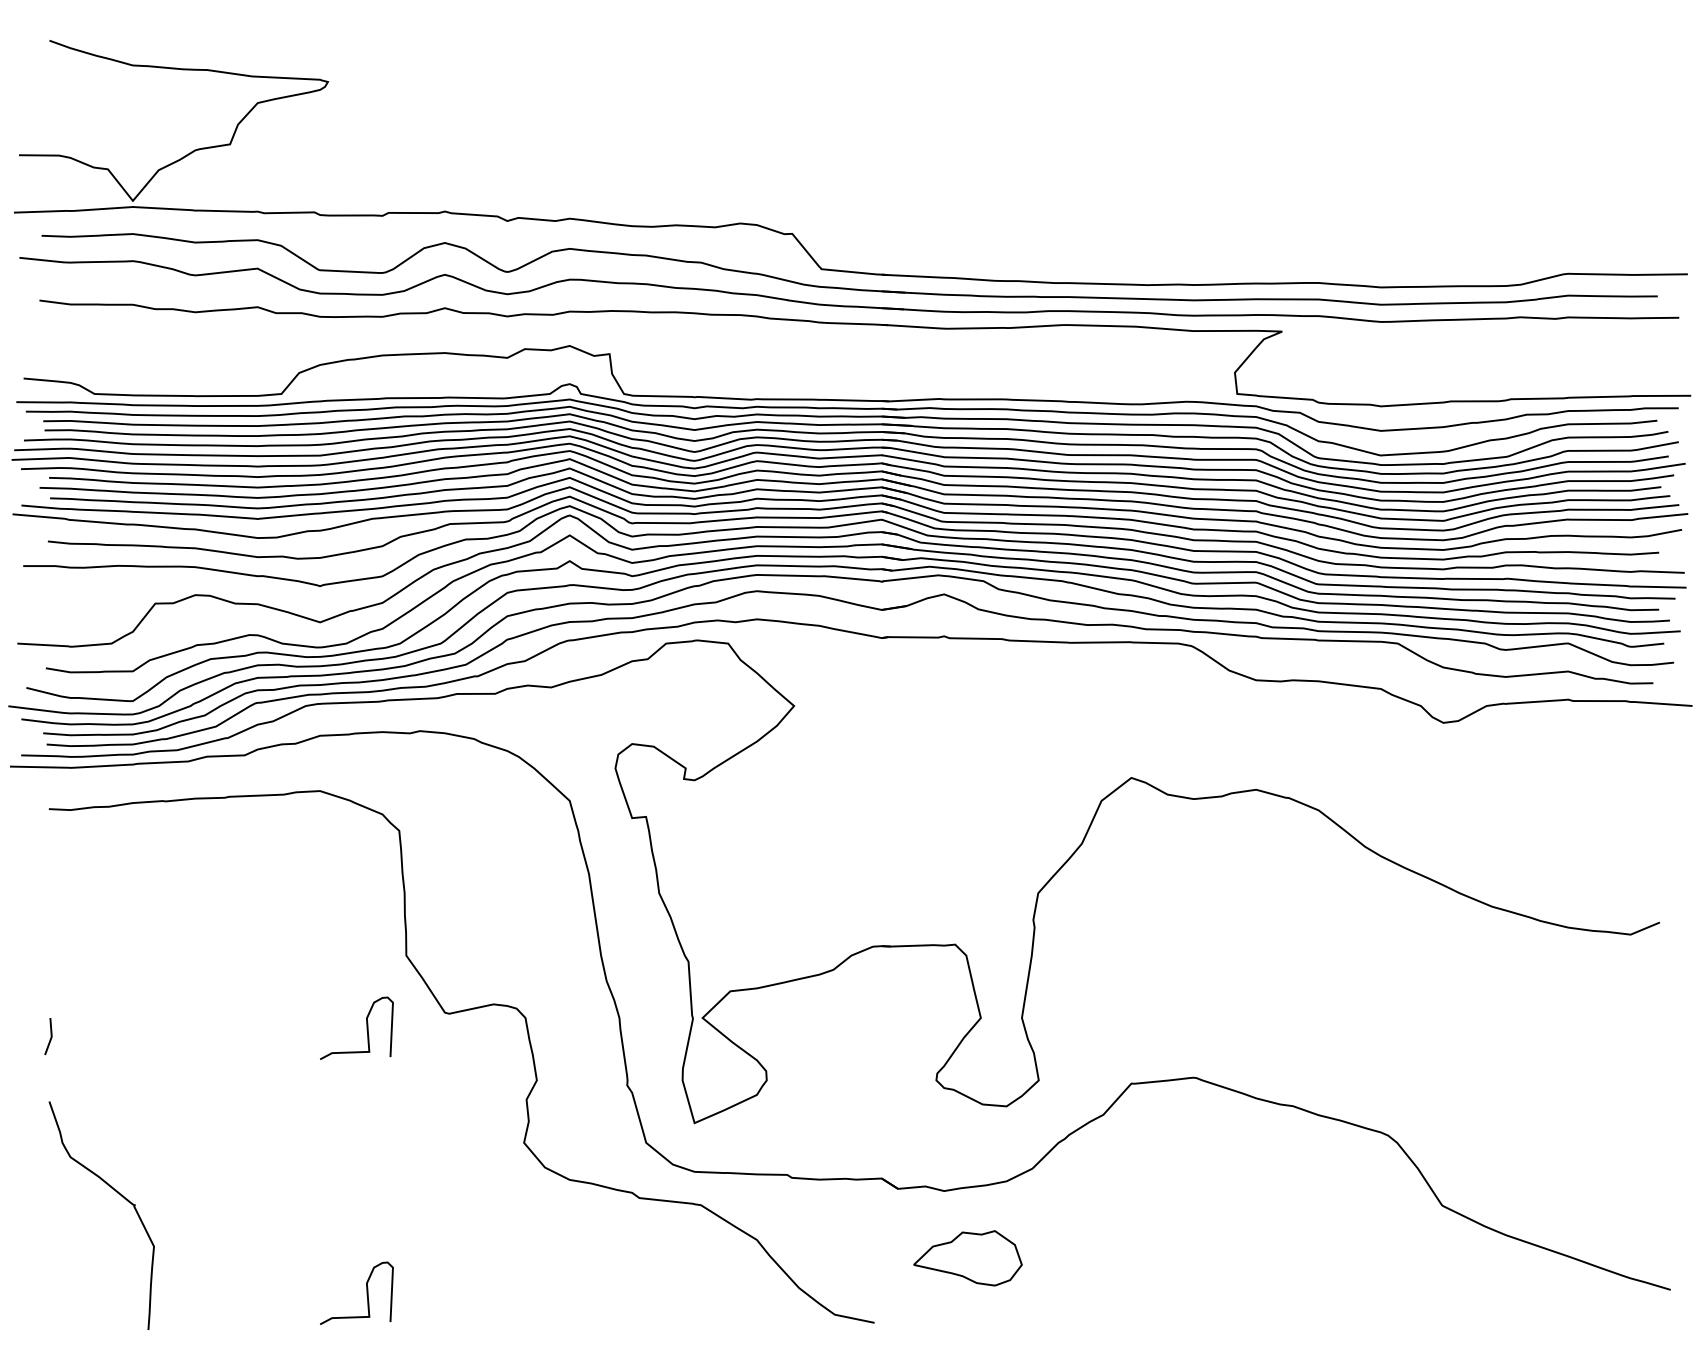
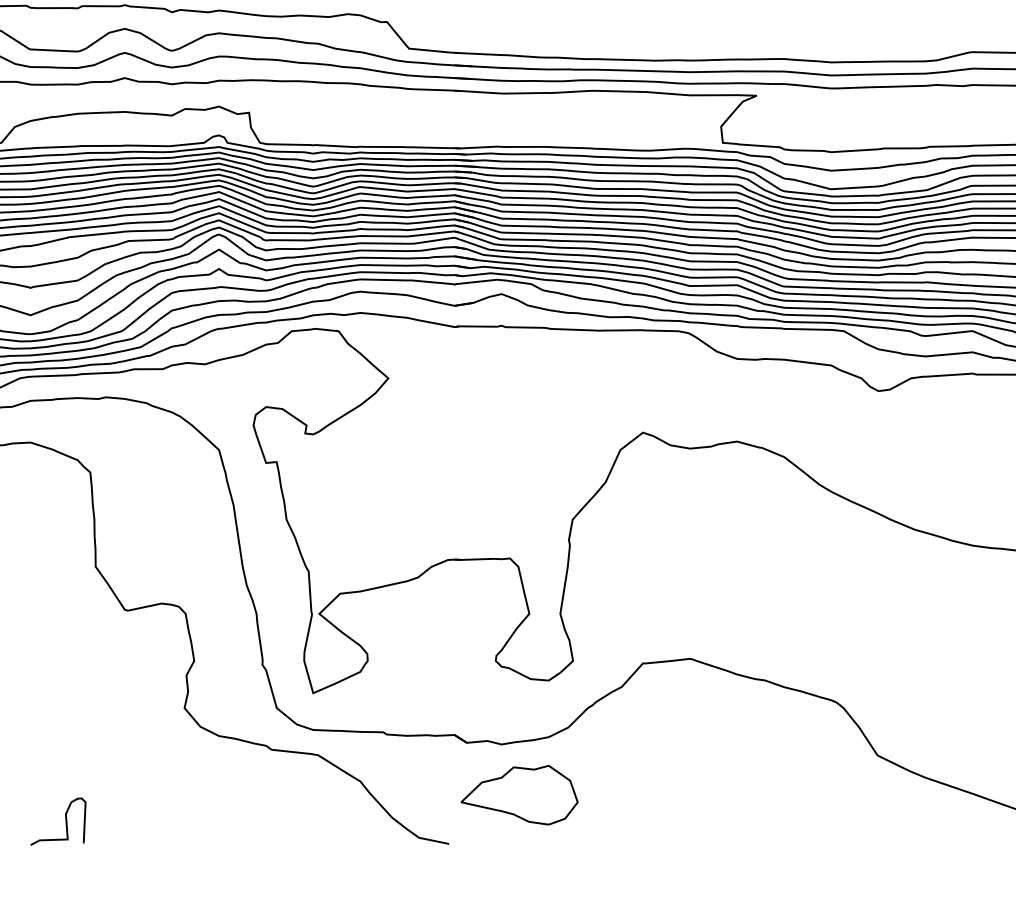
curve: (366, 1027) -> (65, 621), removed
part: (967, 1258) -> (519, 795), size x1.43

